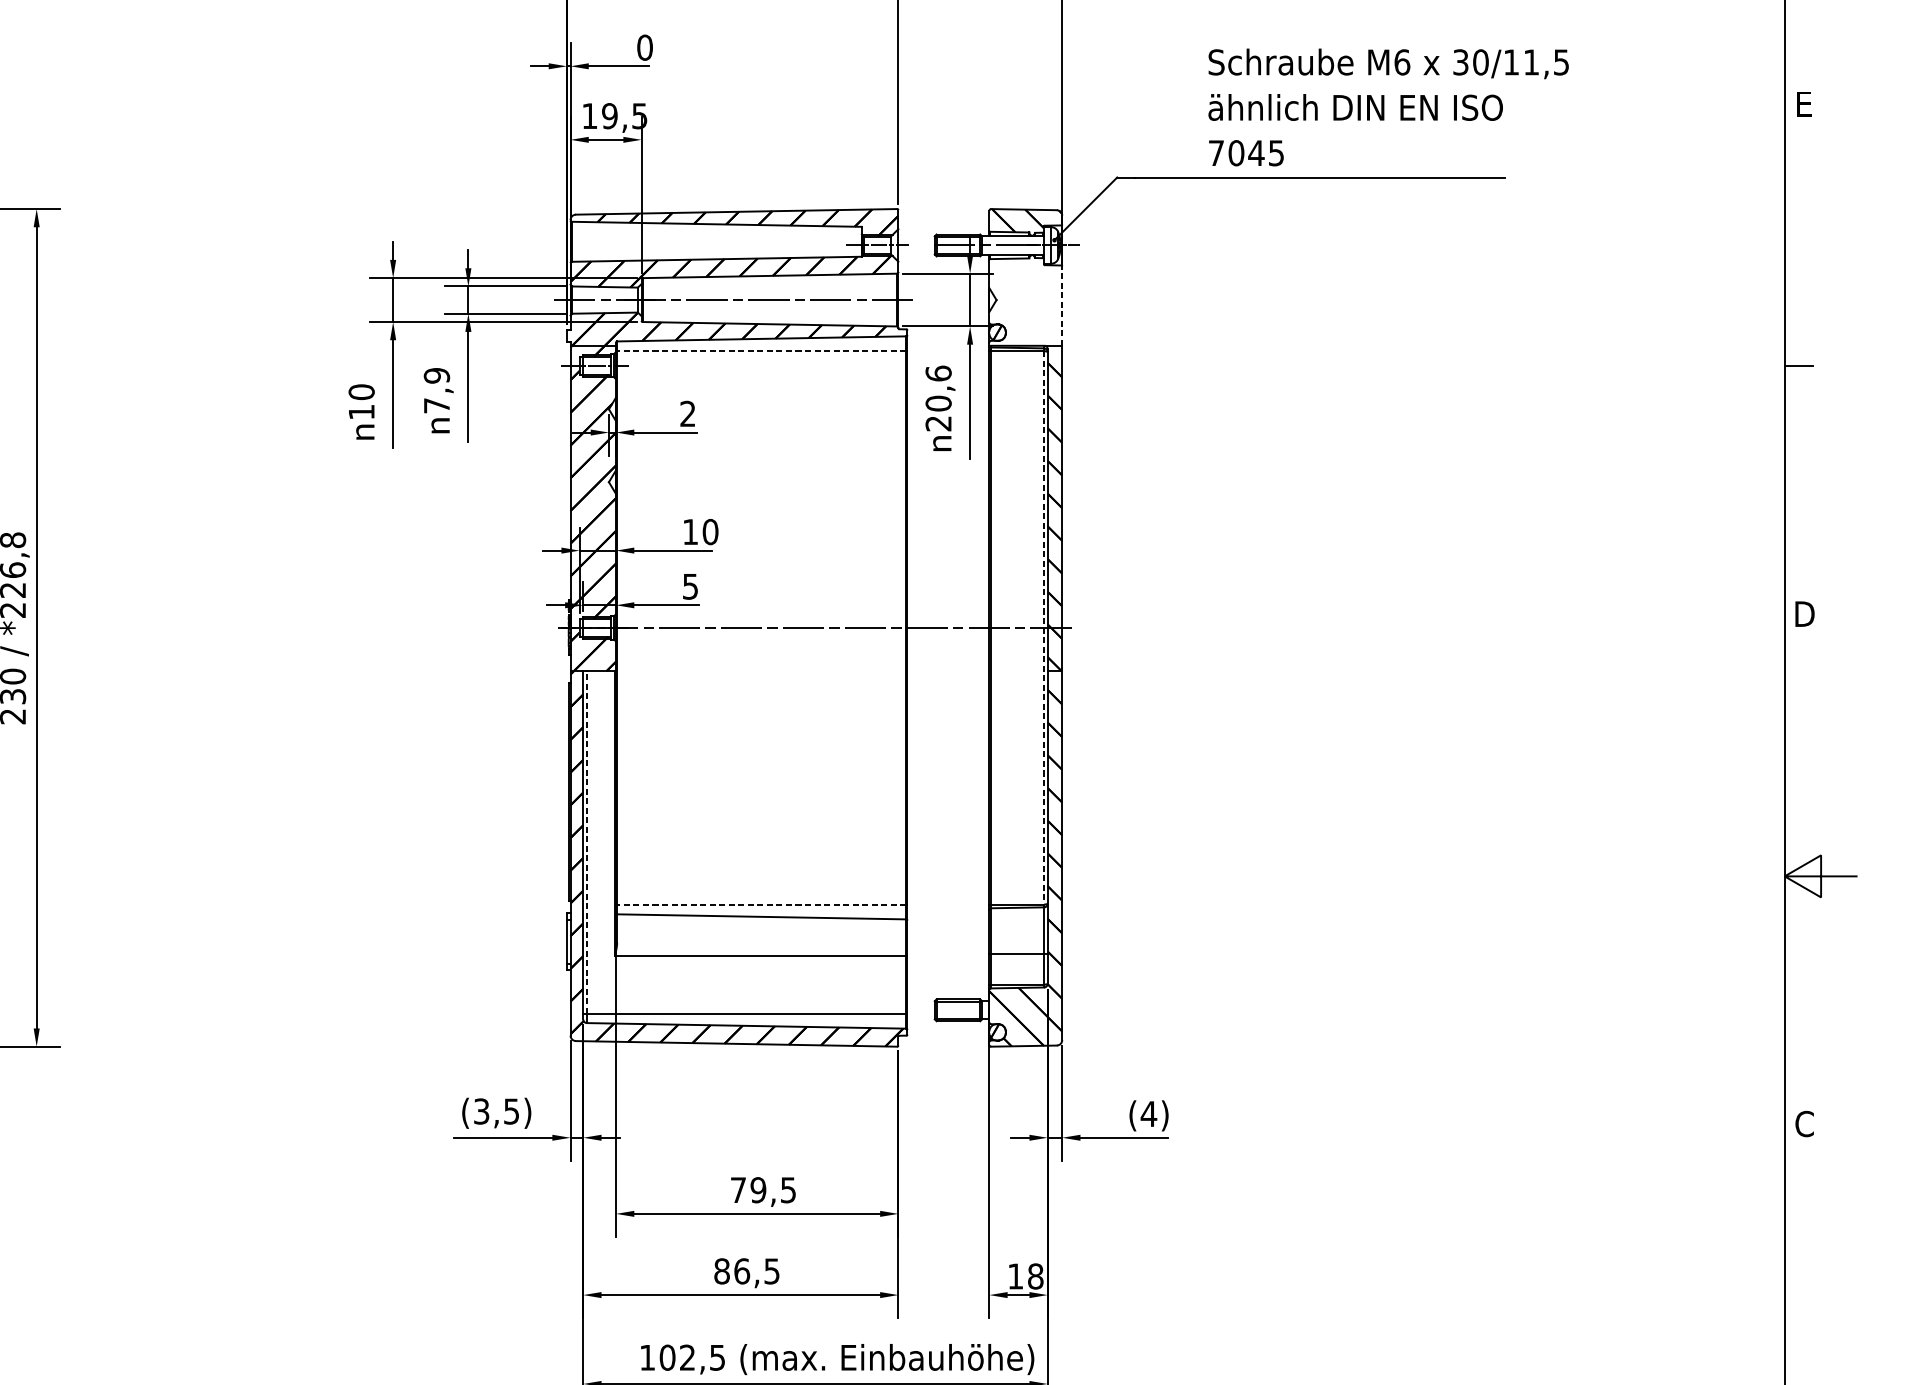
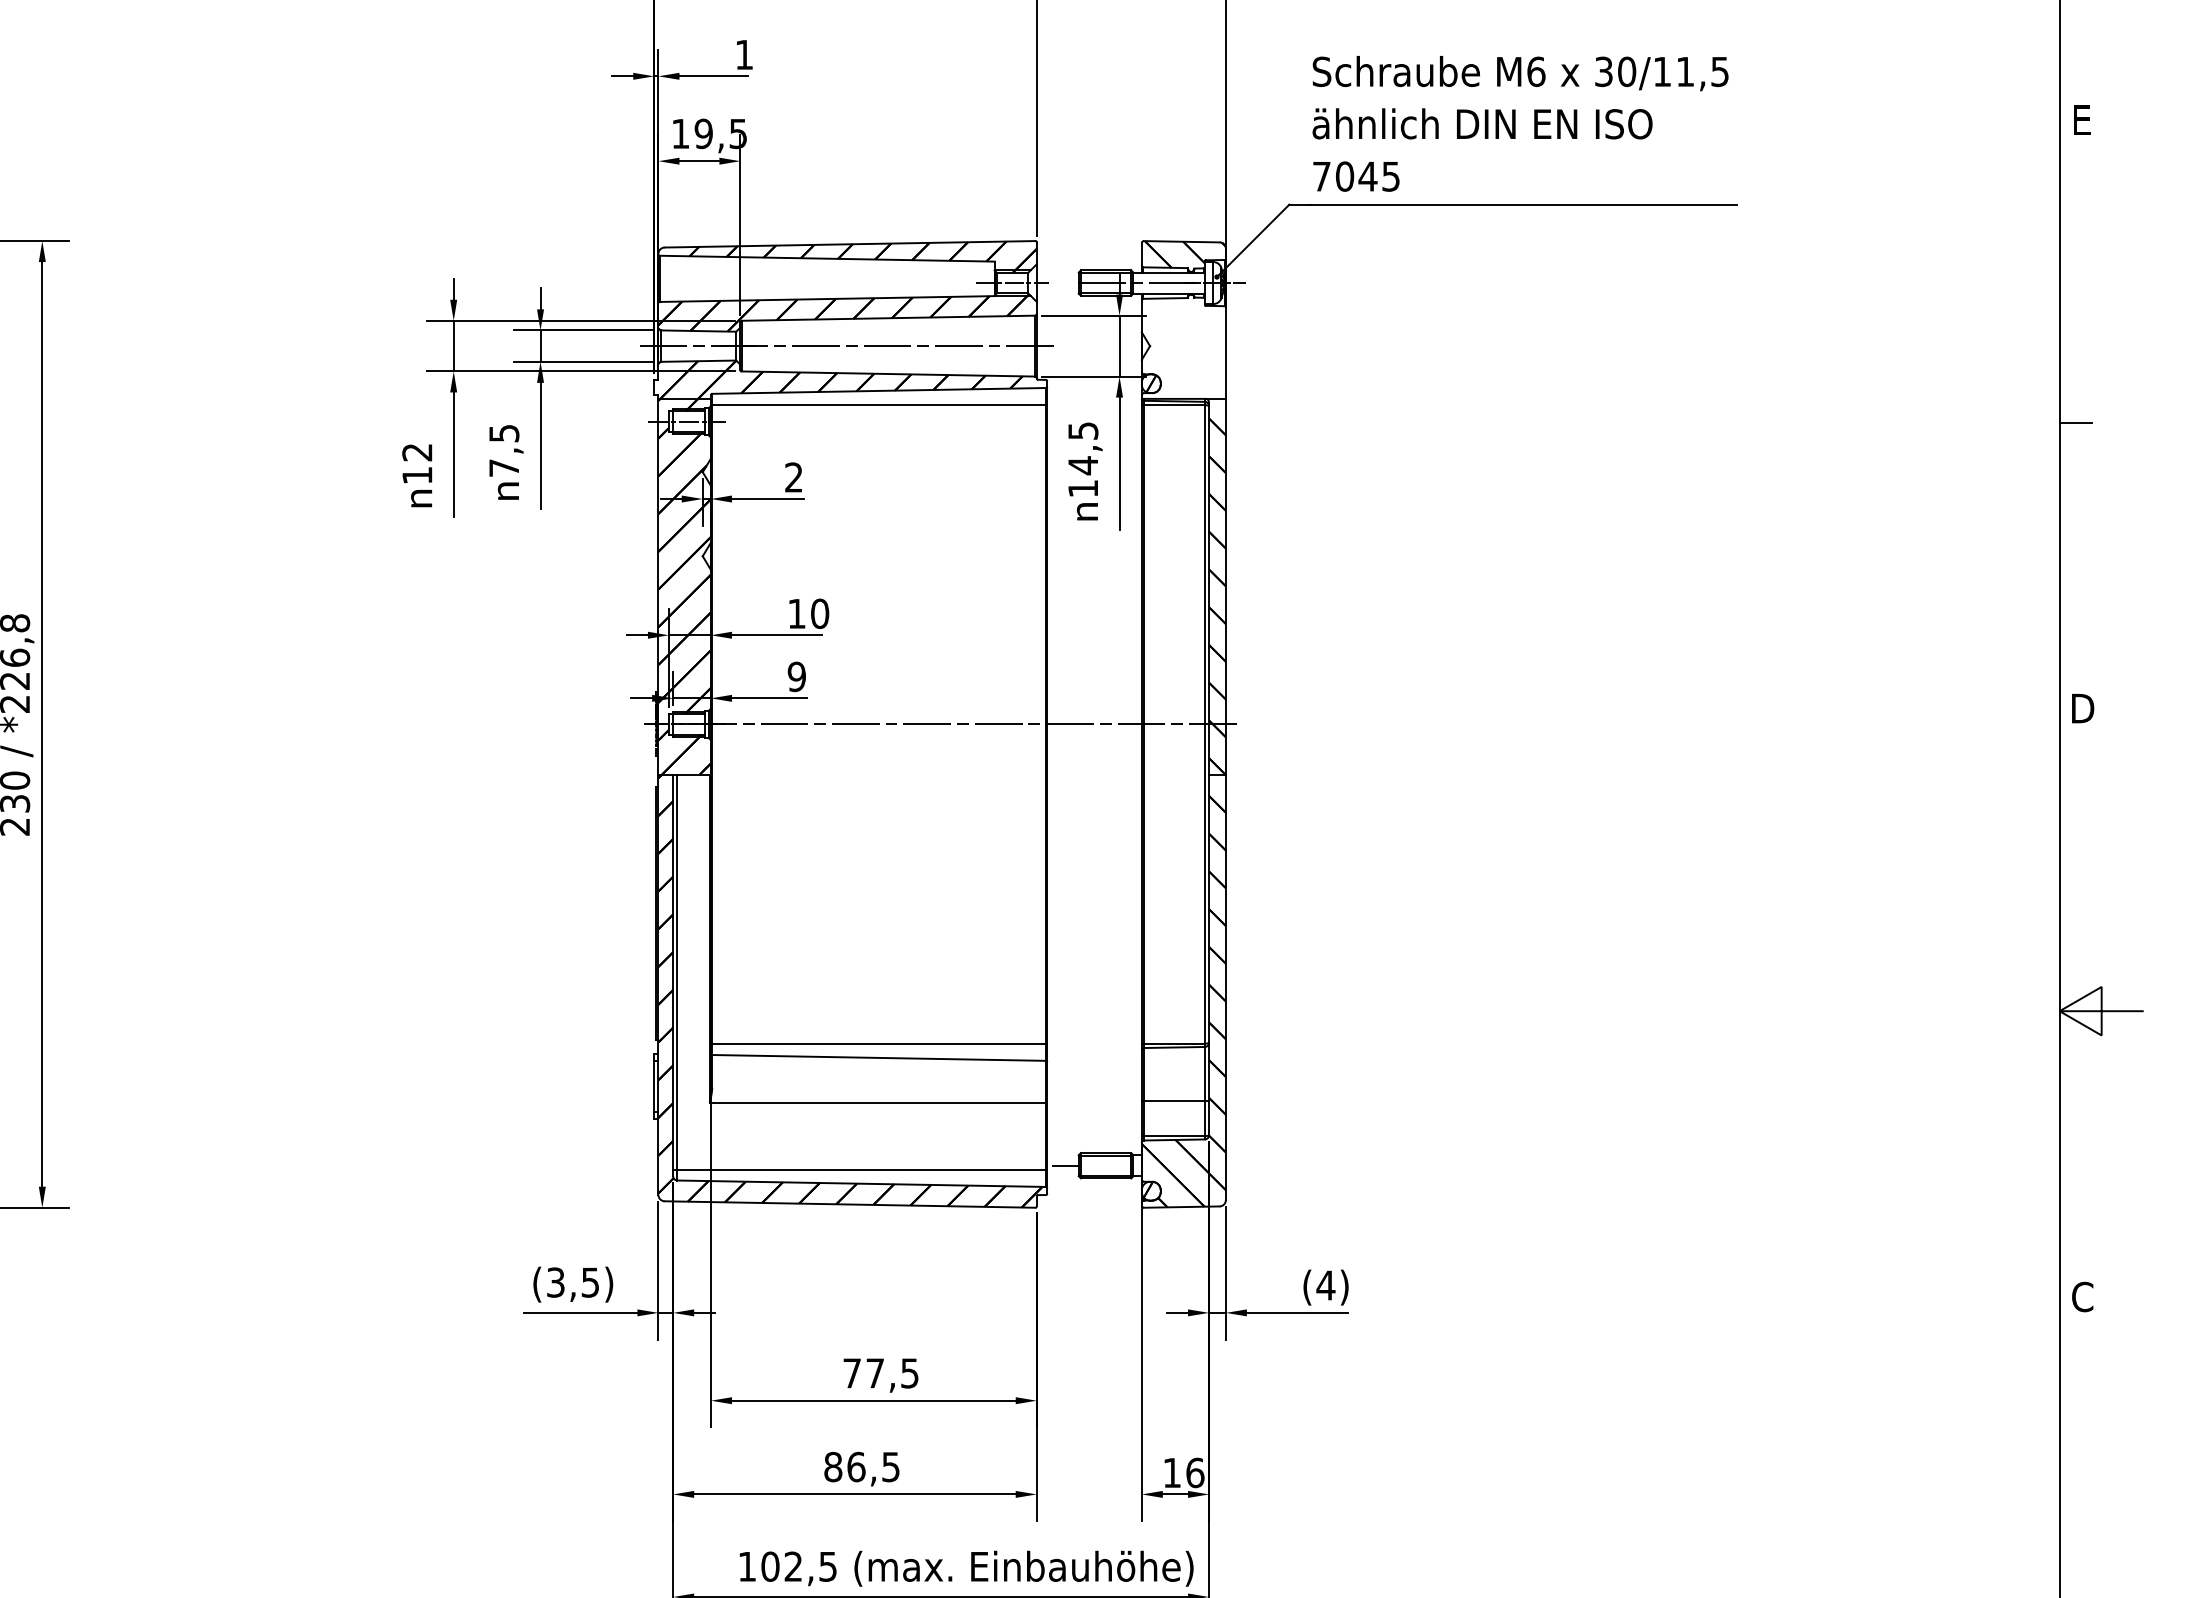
text: (645, 47) -> (744, 54), 0 -> 1
text: (1388, 107) -> (1520, 123), moved
line: (1061, 305) -> (1225, 352), dashed -> solid
line: (762, 350) -> (879, 404), dashed -> solid
text: (437, 375) -> (504, 433), 7,9 -> 7,5
text: (361, 392) -> (417, 452), 10 -> 12
text: (938, 398) -> (1083, 459), 20,6 -> 14,5
text: (690, 586) -> (796, 676), 5 -> 9
line: (1043, 627) -> (1204, 724), dashed -> solid
line: (587, 842) -> (677, 972), dashed -> solid
line: (762, 904) -> (879, 1043), dashed -> solid
line: (923, 1010) -> (1065, 1165), added
text: (758, 1190) -> (875, 1373), 79,5 -> 77,5
text: (1035, 1276) -> (1195, 1472), 18 -> 16

